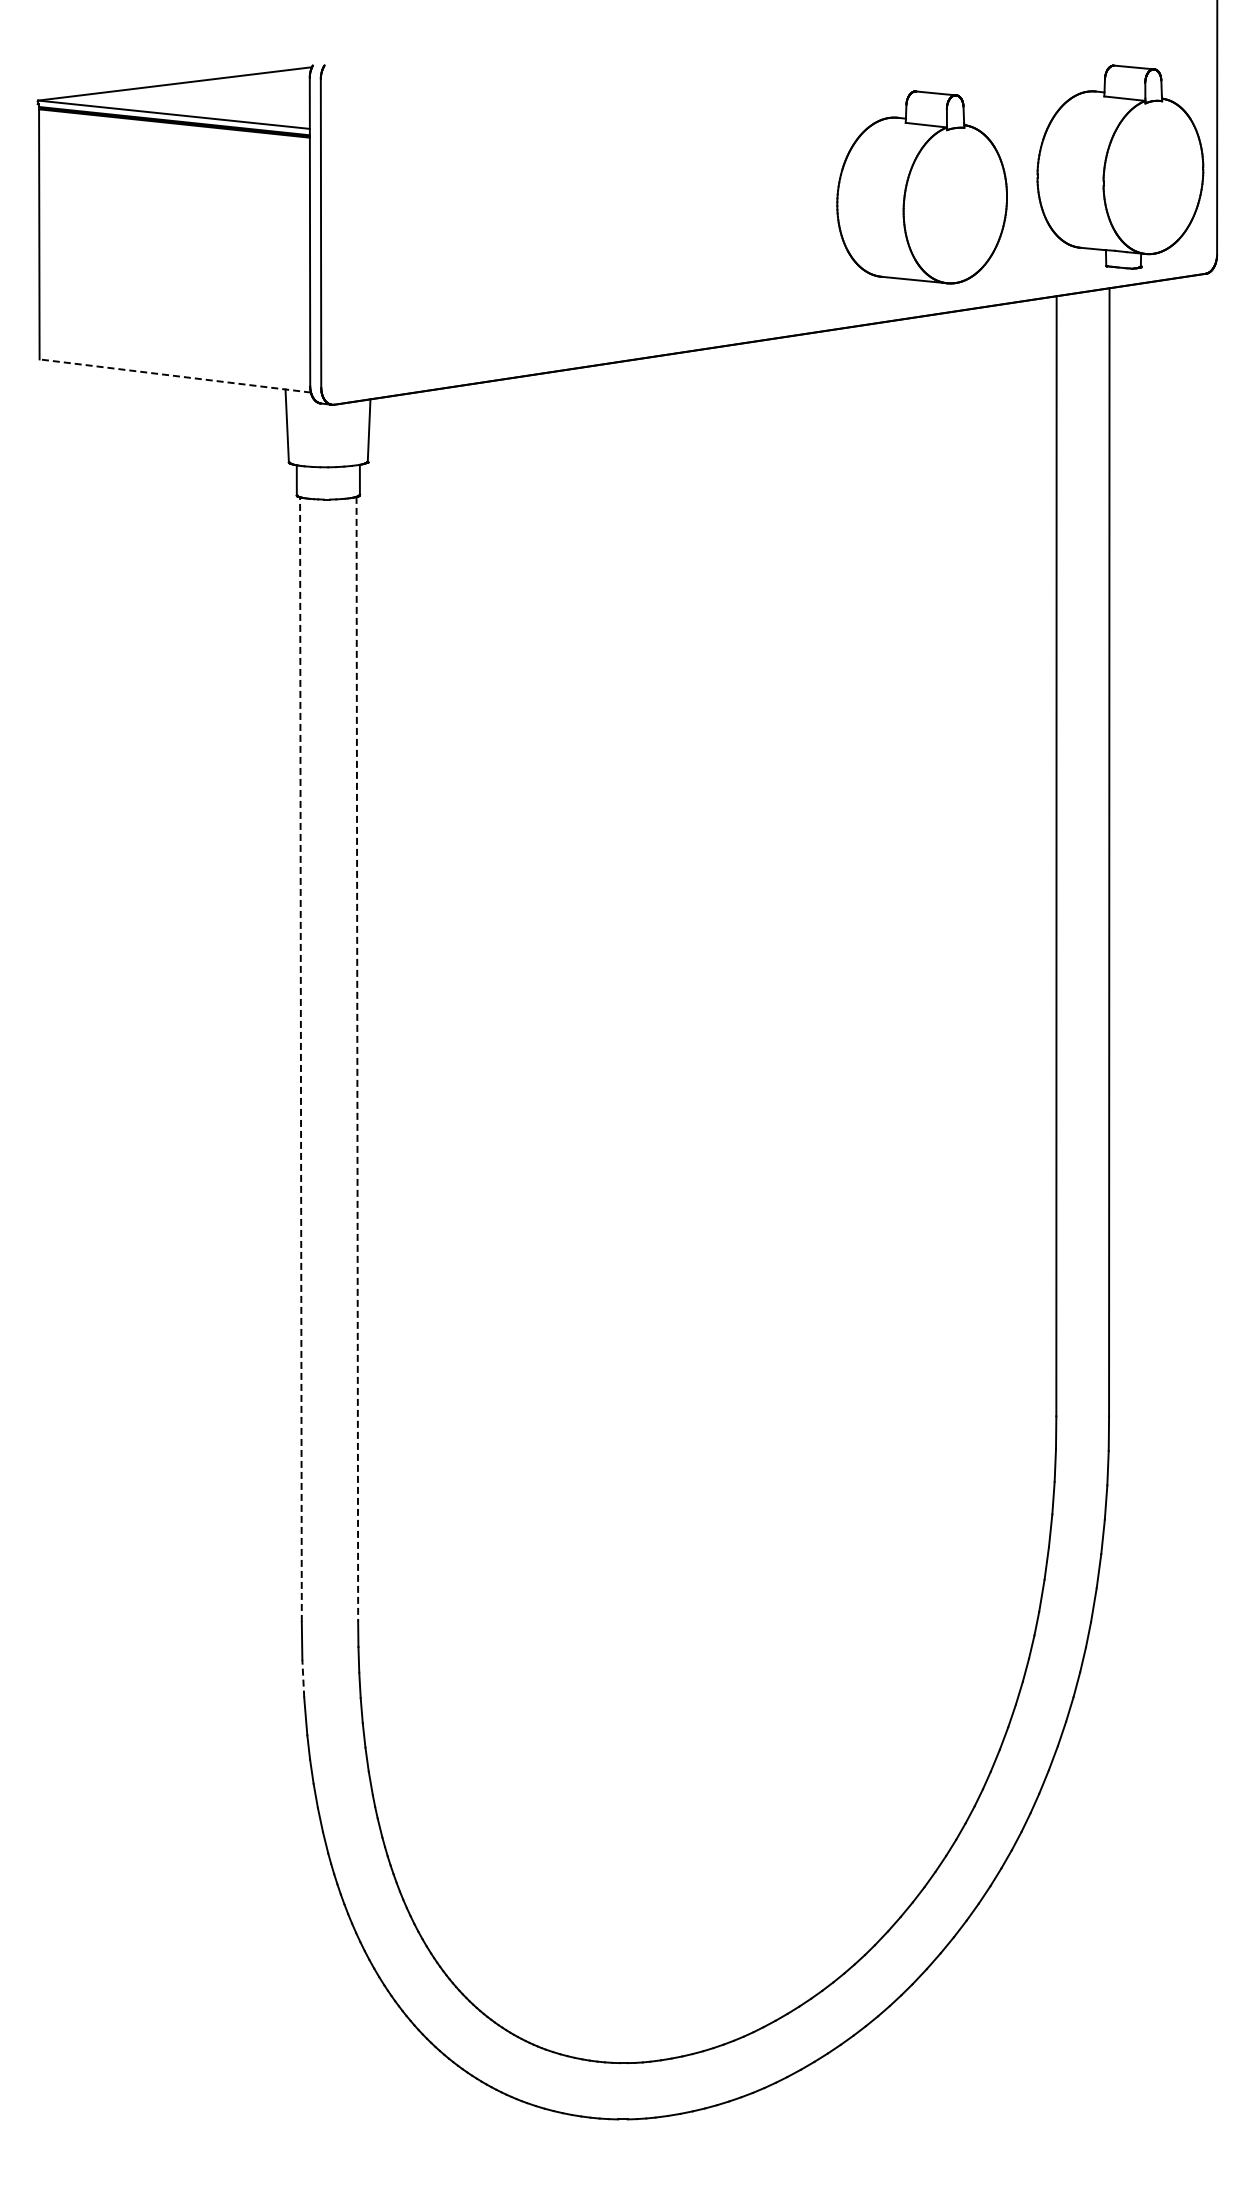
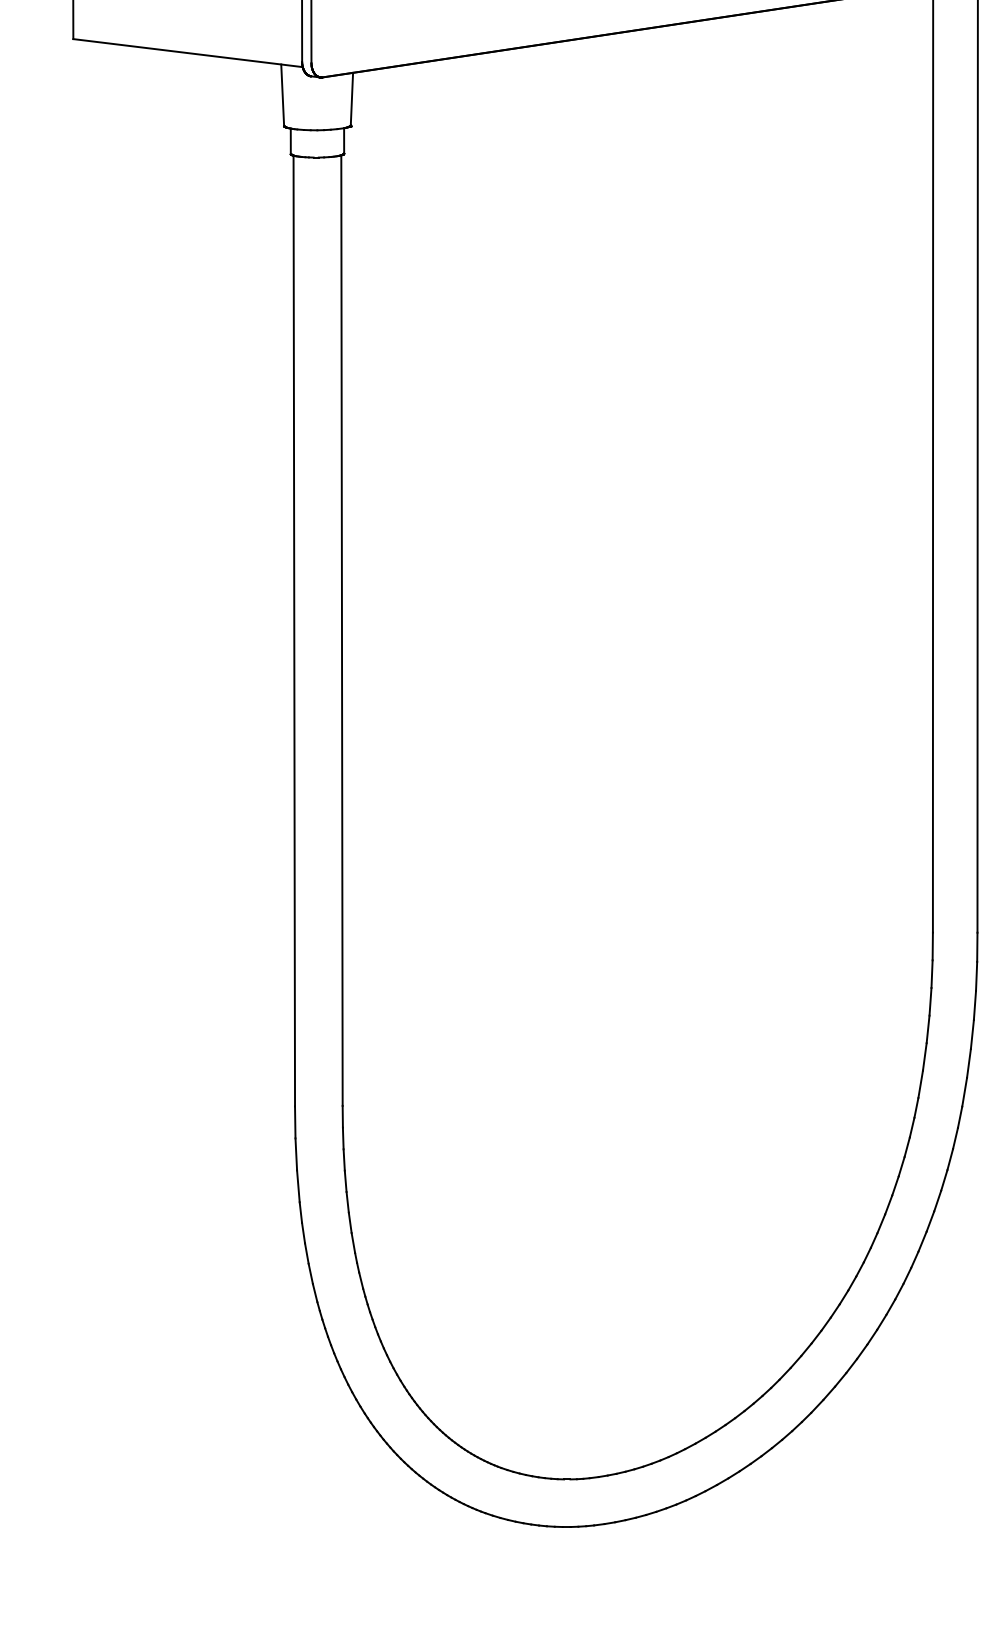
line: (175, 376) -> (188, 53), dashed -> solid
line: (300, 1059) -> (293, 630), dashed -> solid
line: (357, 1059) -> (342, 630), dashed -> solid
line: (303, 1678) -> (296, 1154), dashed -> solid

